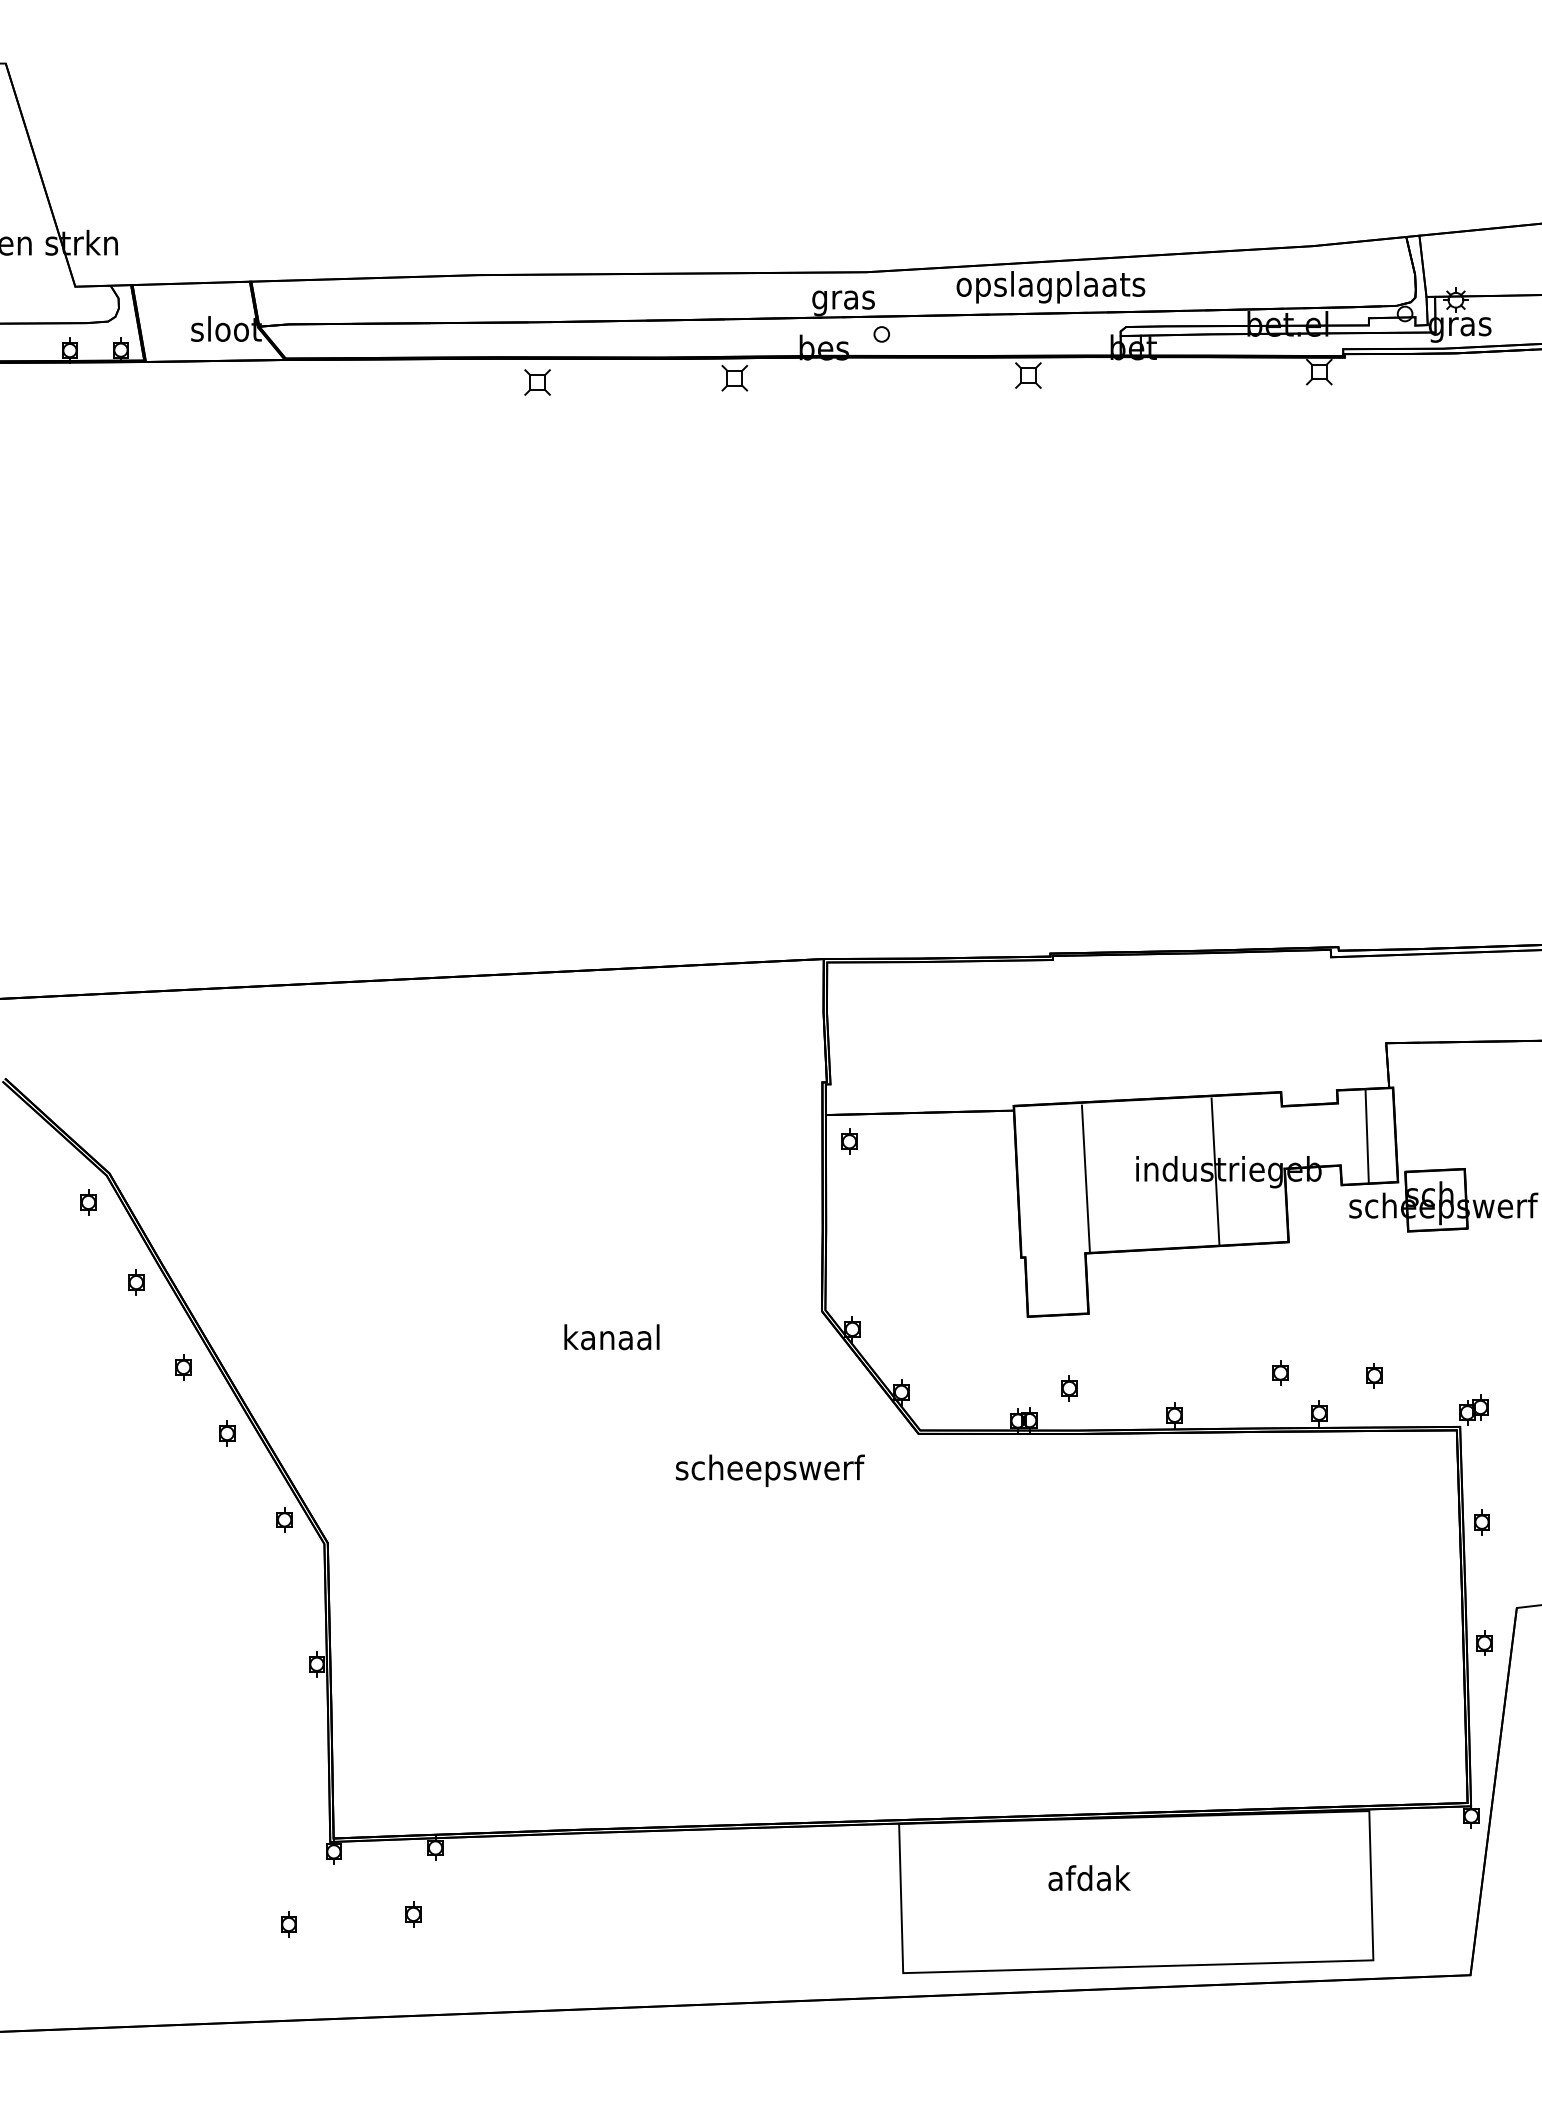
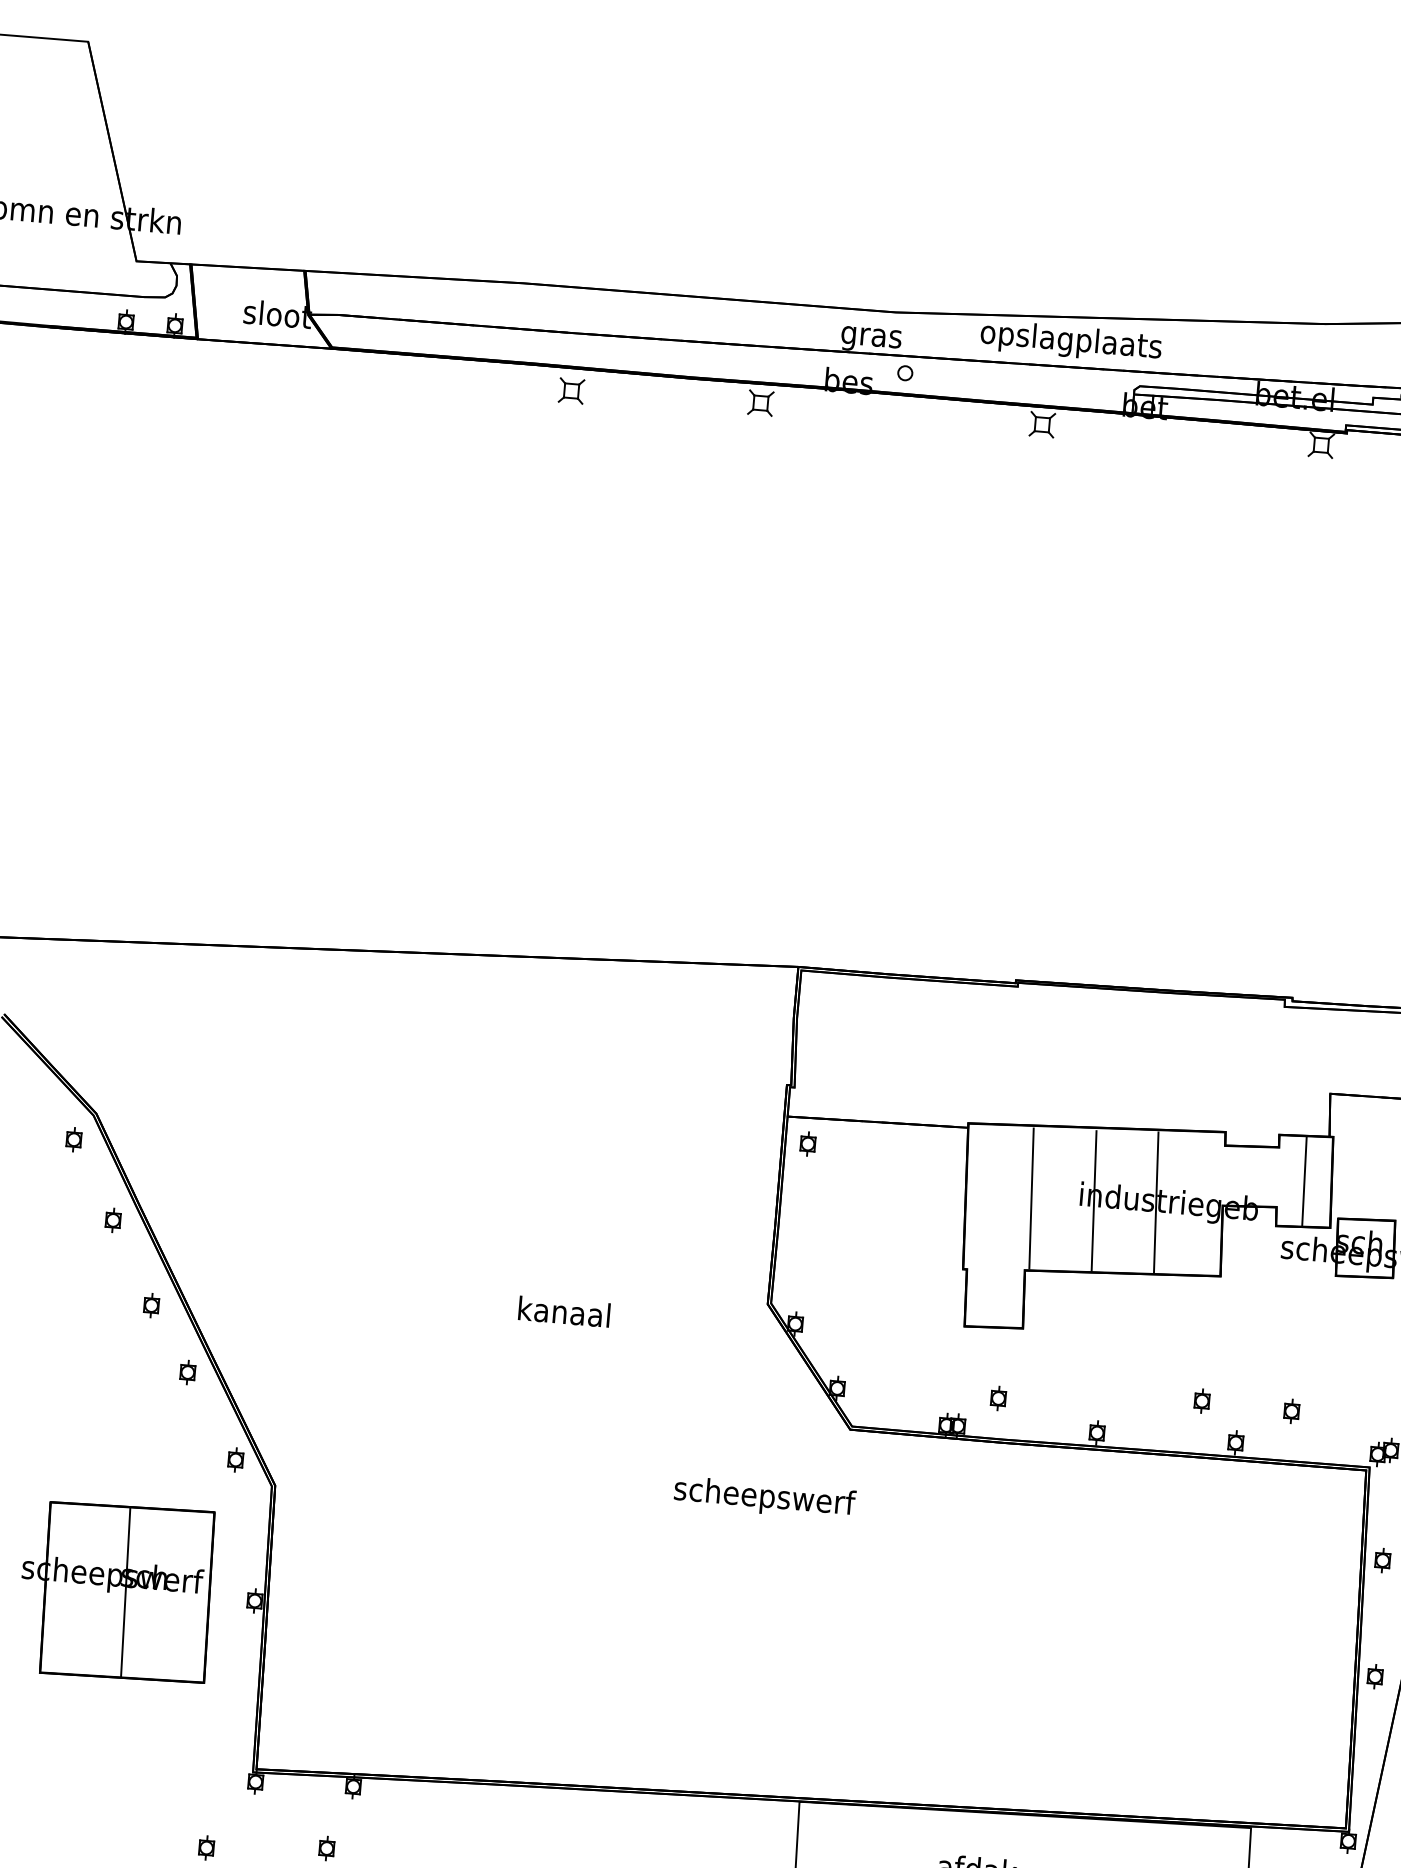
line: (1150, 1174) -> (1093, 1200), added
text: (770, 1470) -> (765, 1498), moved
part: (172, 1666) -> (116, 1591), added

